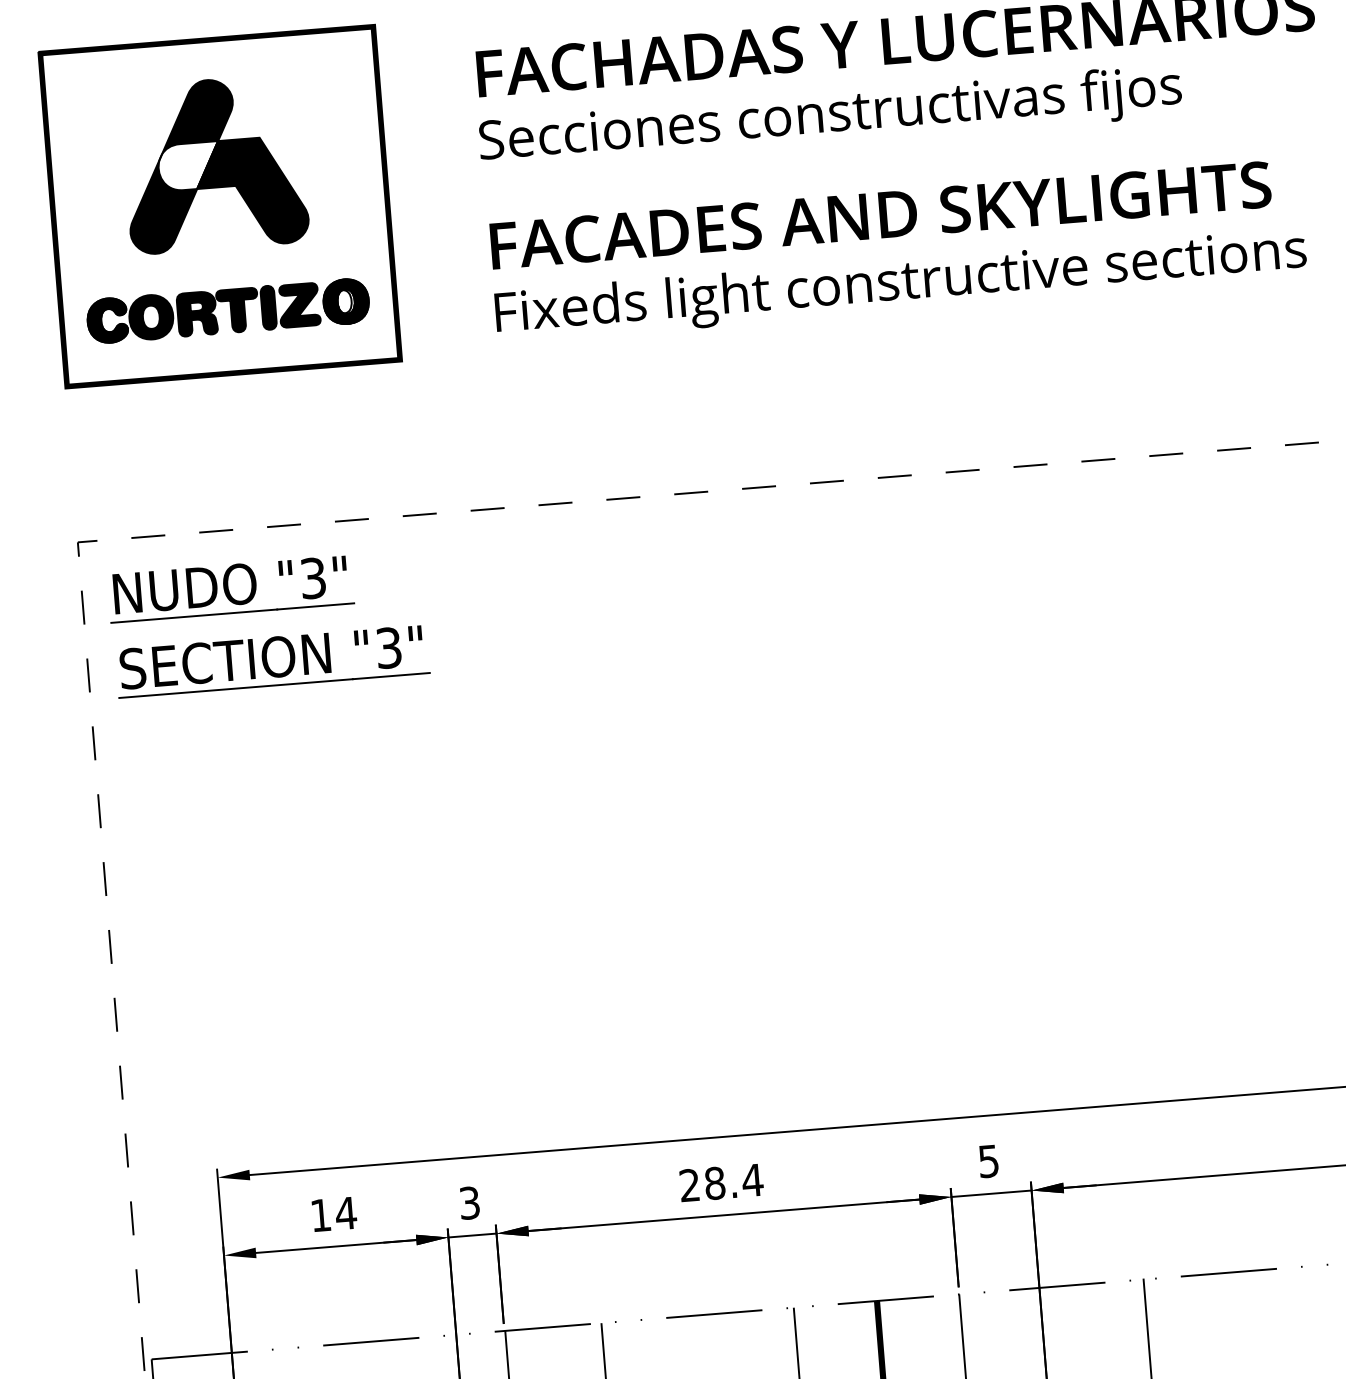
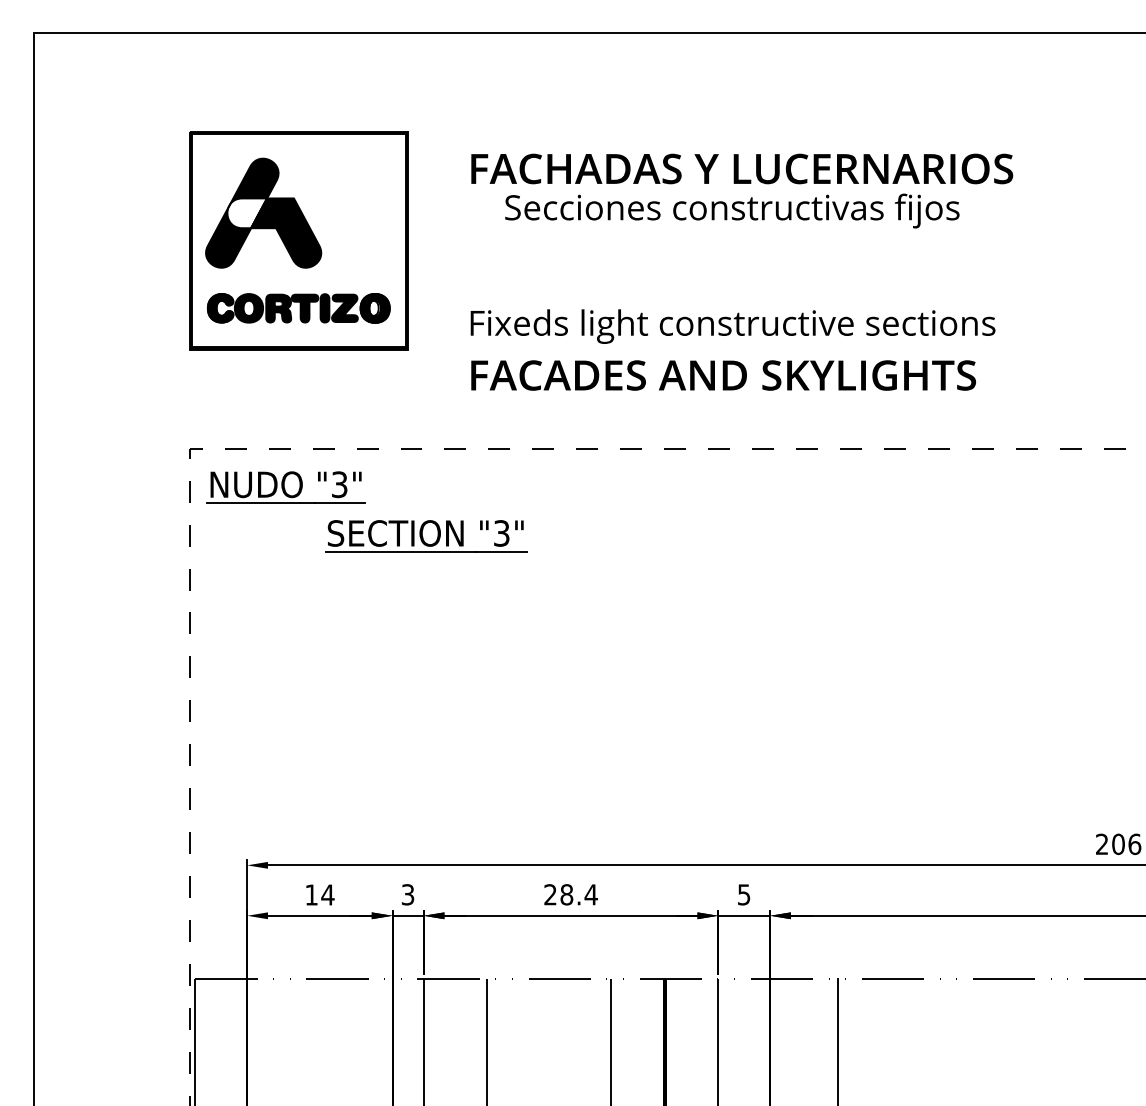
text: (830, 116) -> (732, 210), moved
part: (214, 163) -> (263, 212), moved
text: (880, 215) -> (723, 375), moved
part: (273, 662) -> (426, 536), moved

